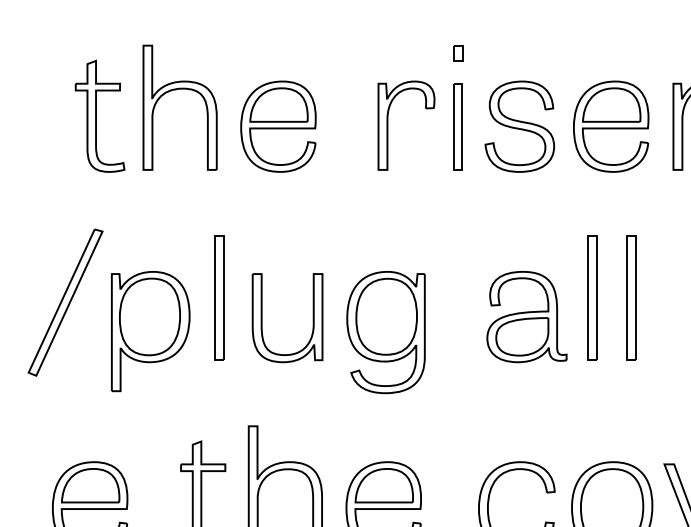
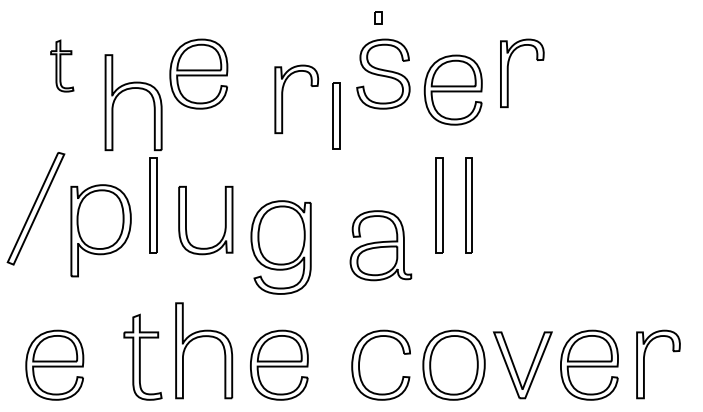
part: (458, 52) -> (378, 17), moved
part: (177, 90) -> (131, 89), moved
part: (98, 115) -> (61, 65), size x0.6
part: (389, 125) -> (283, 99), moved
part: (458, 125) -> (336, 115), moved
part: (610, 125) -> (452, 89), moved
part: (526, 316) -> (380, 245), moved
part: (385, 332) -> (280, 247), moved

